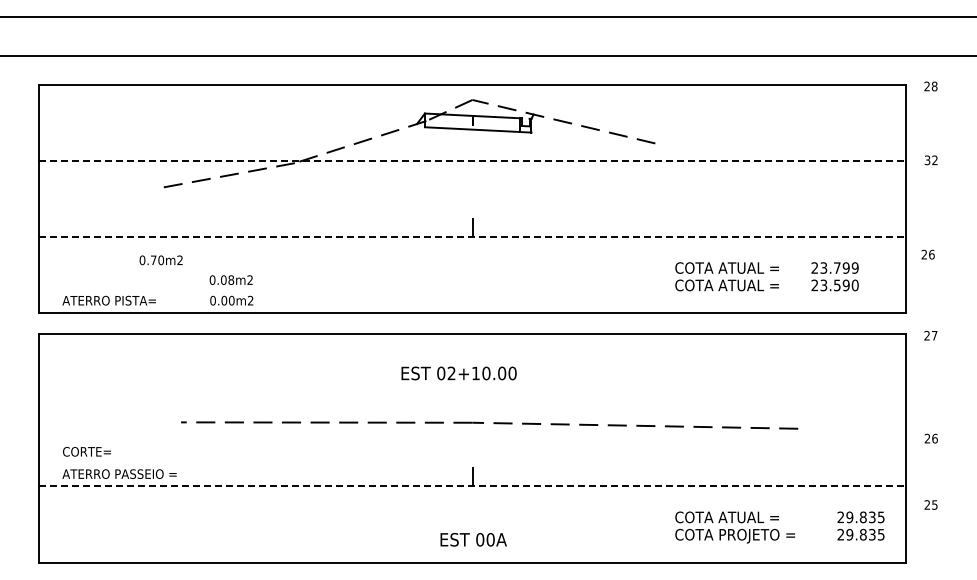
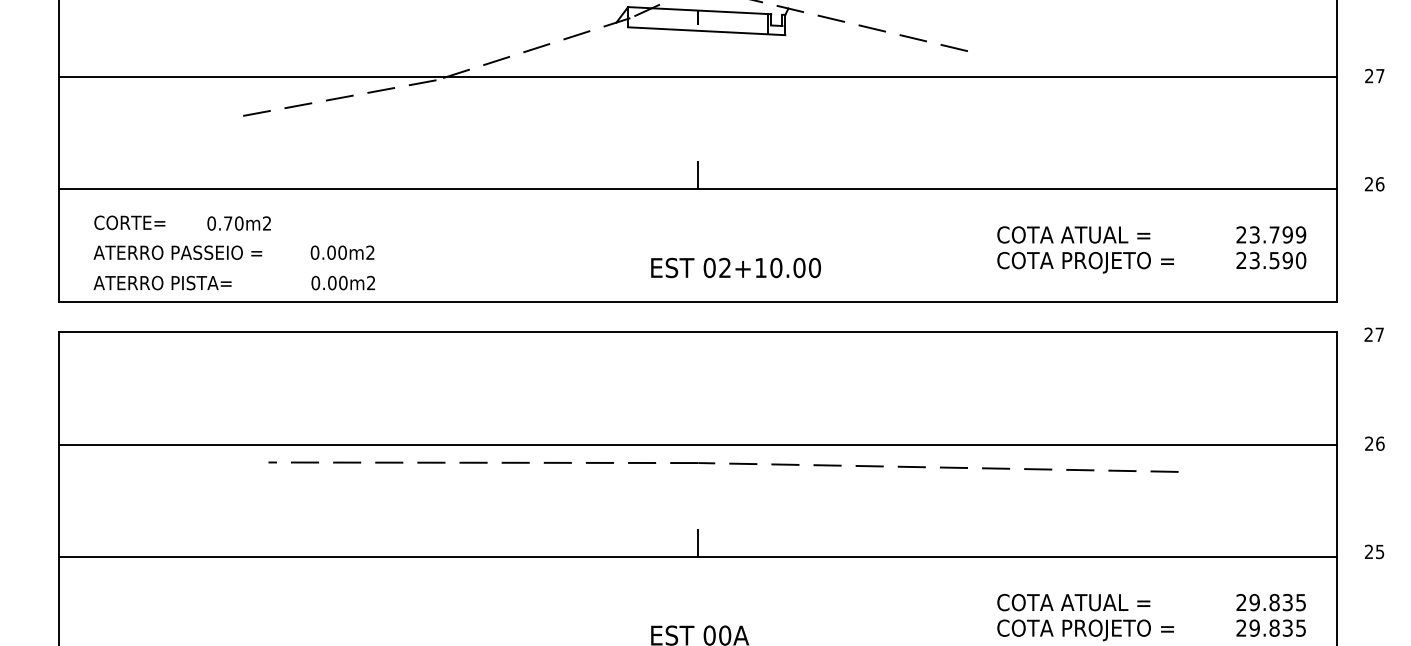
line: (472, 160) -> (698, 76), dashed -> solid
text: (930, 160) -> (1373, 76), 32 -> 27
line: (472, 237) -> (698, 189), dashed -> solid
text: (927, 254) -> (1373, 183), moved
text: (834, 276) -> (1270, 247), moved
text: (231, 279) -> (342, 251), 0.08m2 -> 0.00m2
text: (756, 286) -> (1117, 262), COTA ATUAL = -> COTA PROJETO =
text: (458, 373) -> (735, 268), moved
line: (472, 410) -> (698, 444), added
text: (930, 438) -> (1373, 443), moved
text: (86, 451) -> (129, 222), moved
text: (119, 473) -> (177, 251), moved
line: (472, 486) -> (698, 557), dashed -> solid
text: (930, 504) -> (1373, 551), moved

